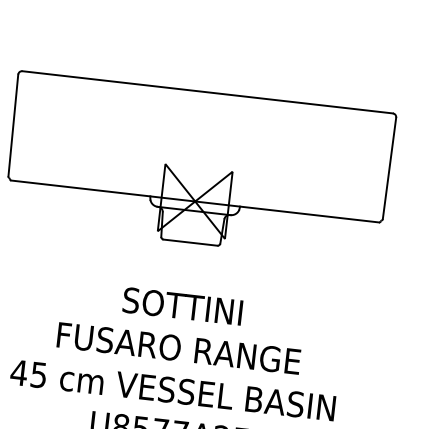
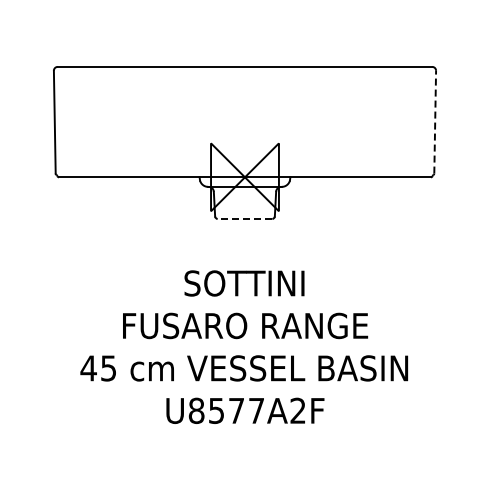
line: (389, 167) -> (435, 121), solid -> dashed
line: (190, 242) -> (244, 218), solid -> dashed

